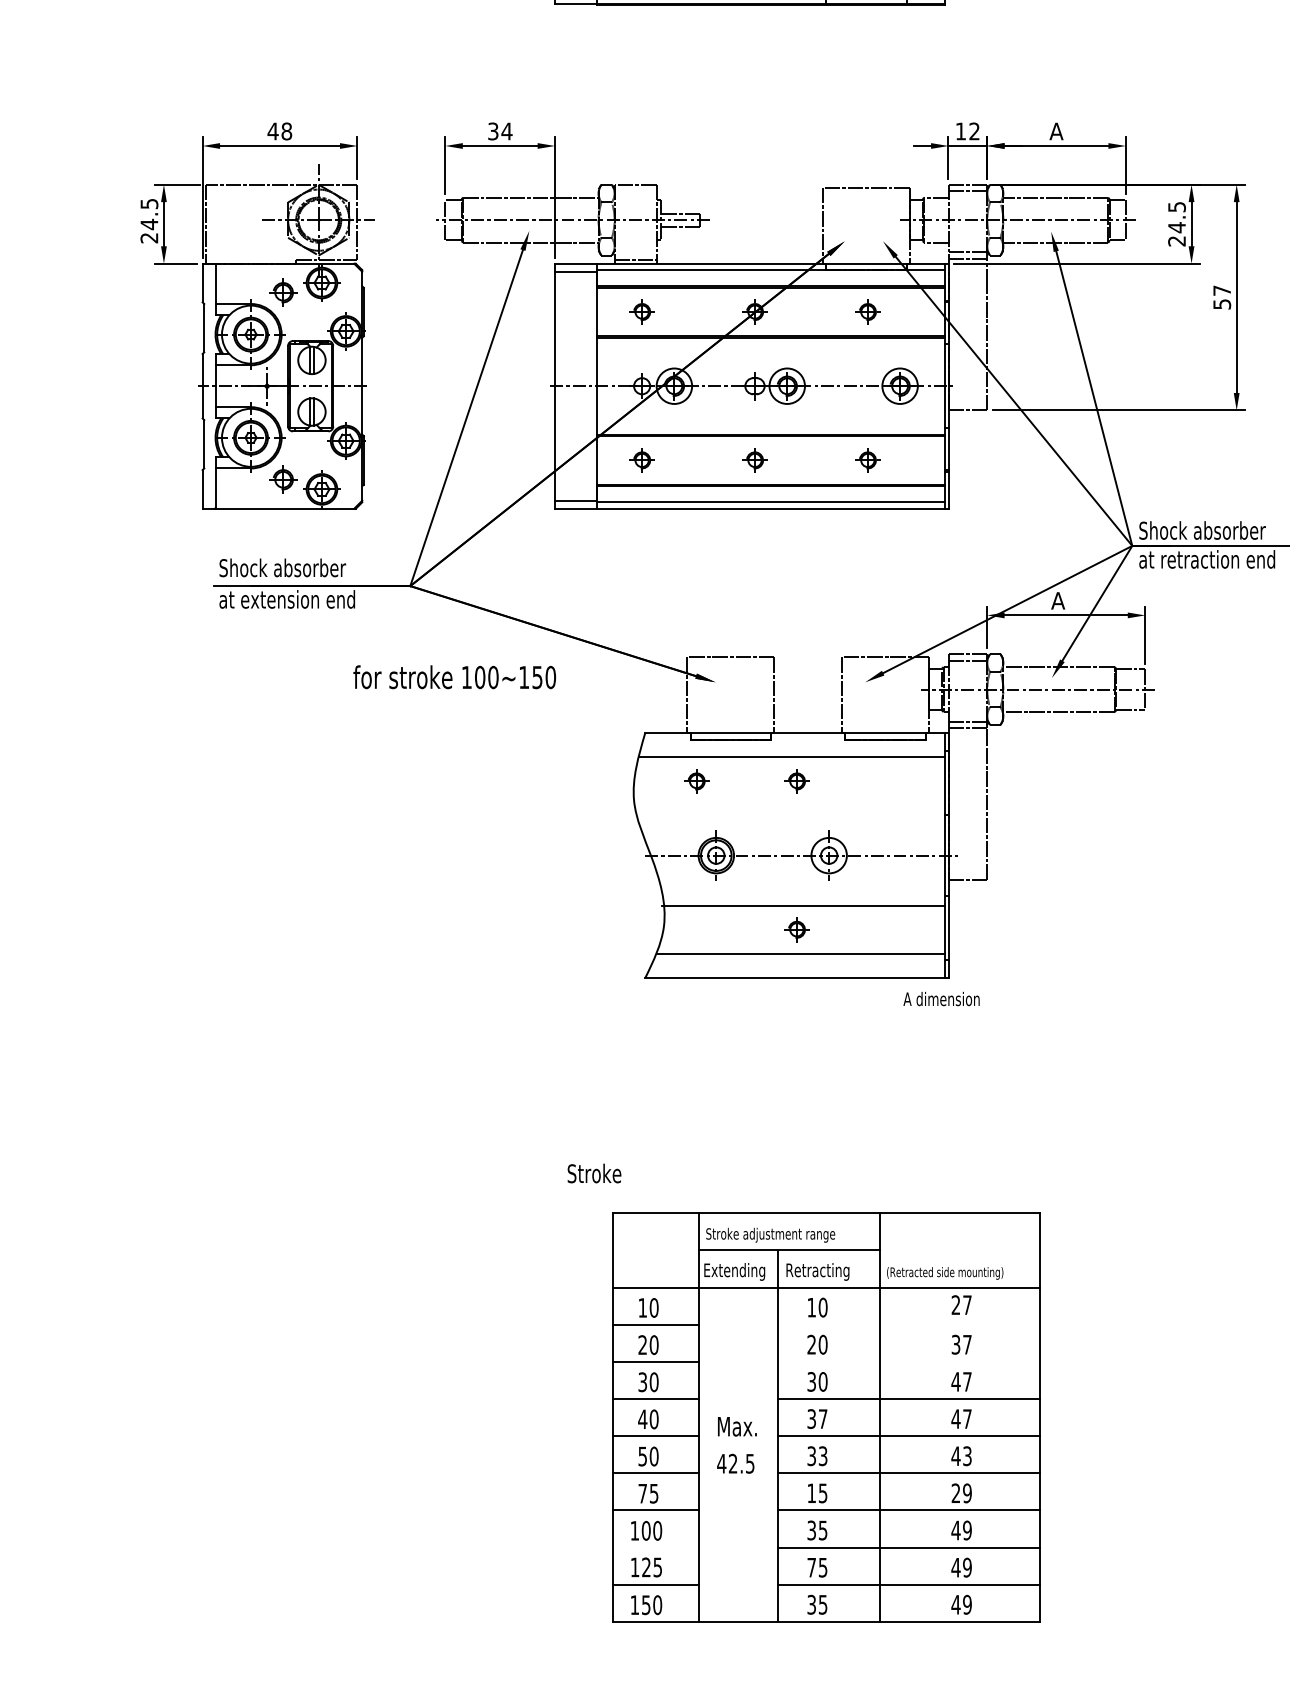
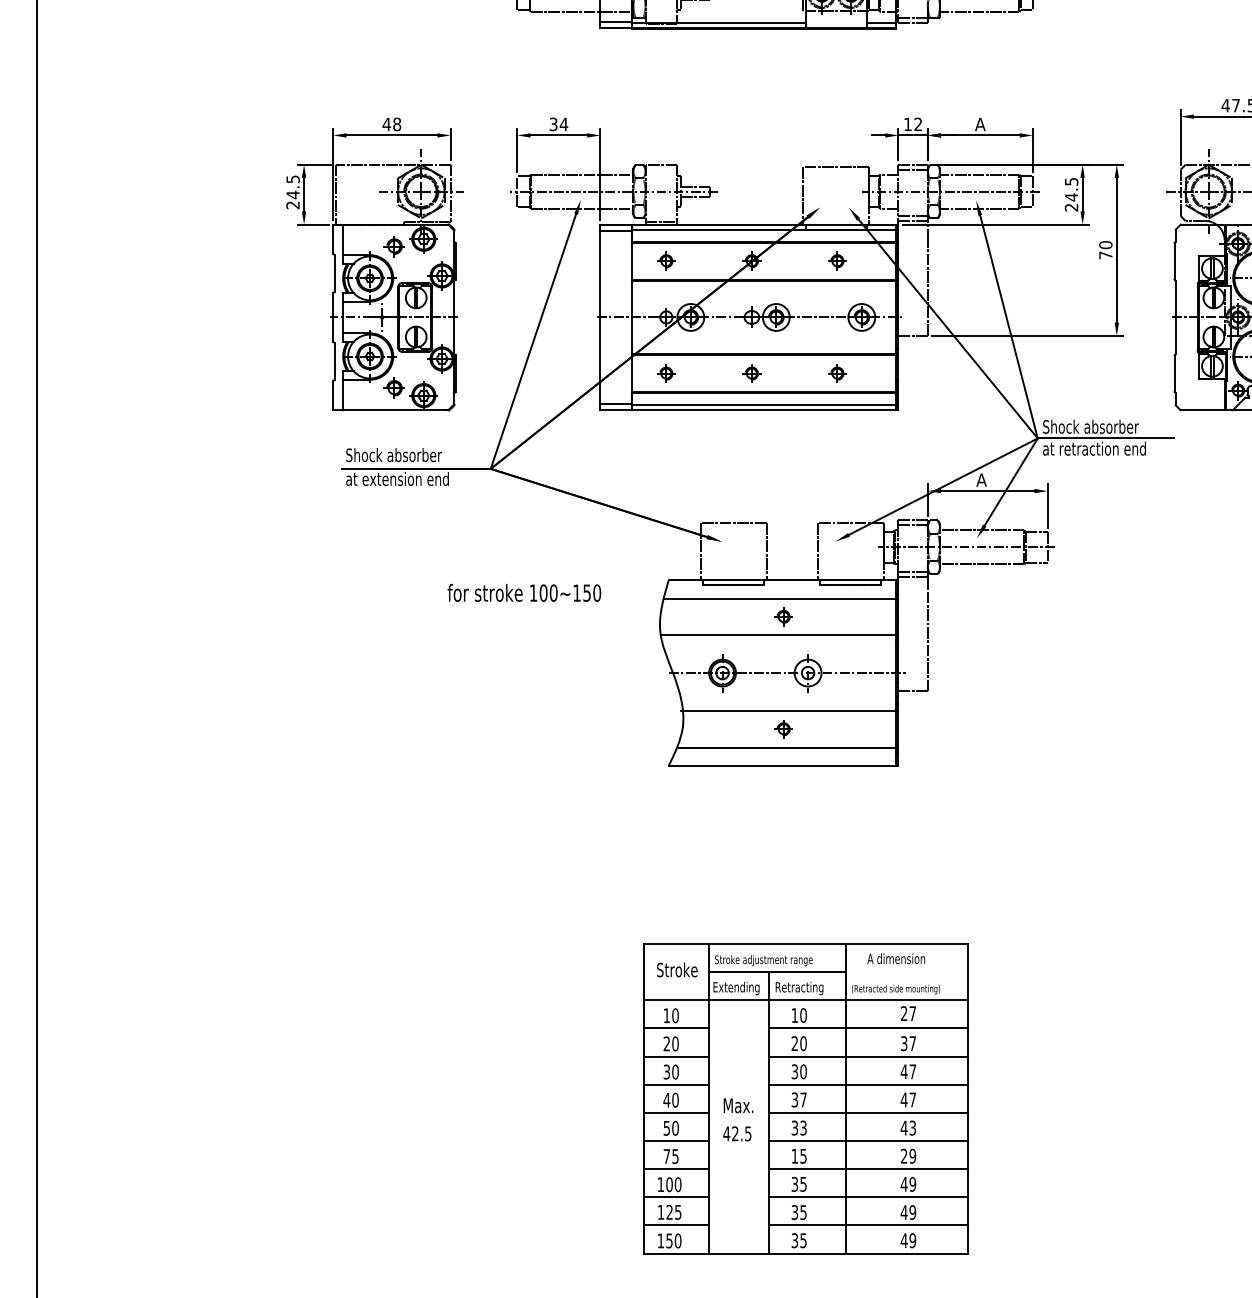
text: (1221, 297) -> (1105, 250), 57 -> 70
text: (454, 676) -> (524, 592), moved
part: (696, 780) -> (707, 616), removed
line: (790, 806) -> (778, 635), added
text: (941, 998) -> (896, 958), moved
text: (594, 1172) -> (677, 969), moved
line: (908, 1324) -> (868, 1028), added
line: (908, 1361) -> (868, 1056), added
line: (655, 1547) -> (676, 1197), added
text: (811, 1567) -> (794, 1212), 75 -> 35

